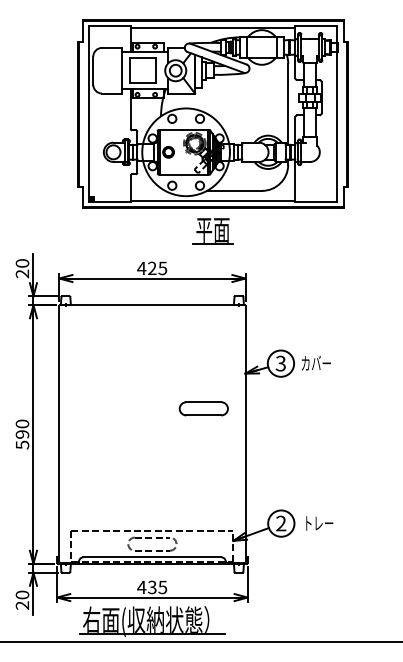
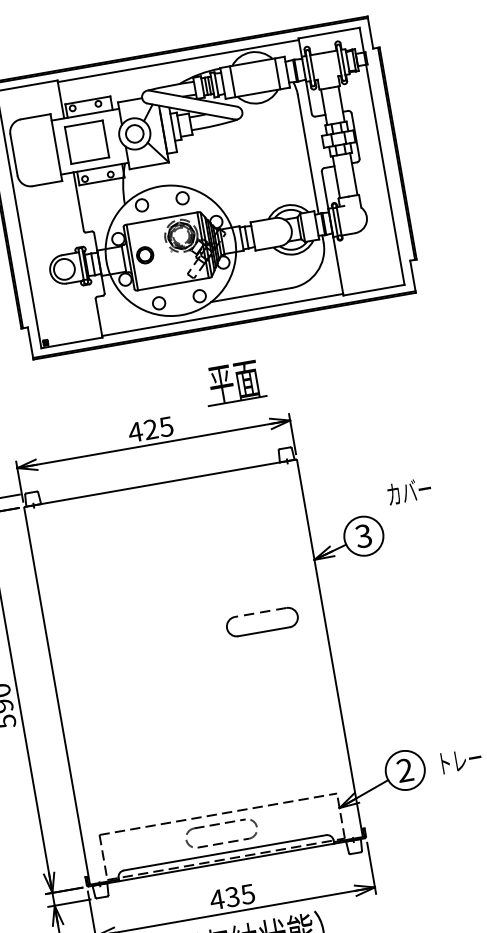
part: (212, 231) -> (233, 383), moved
text: (316, 362) -> (409, 490), moved
line: (203, 402) -> (260, 612), solid -> dashed

